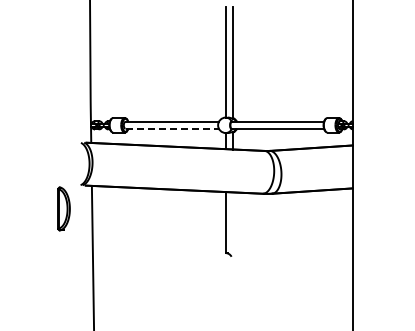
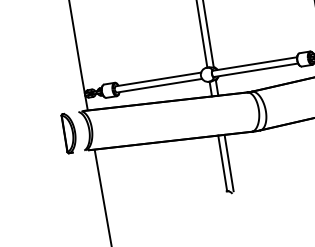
line: (172, 128) -> (159, 85), dashed -> solid
part: (63, 208) -> (69, 132), moved
line: (233, 223) -> (229, 163), added

